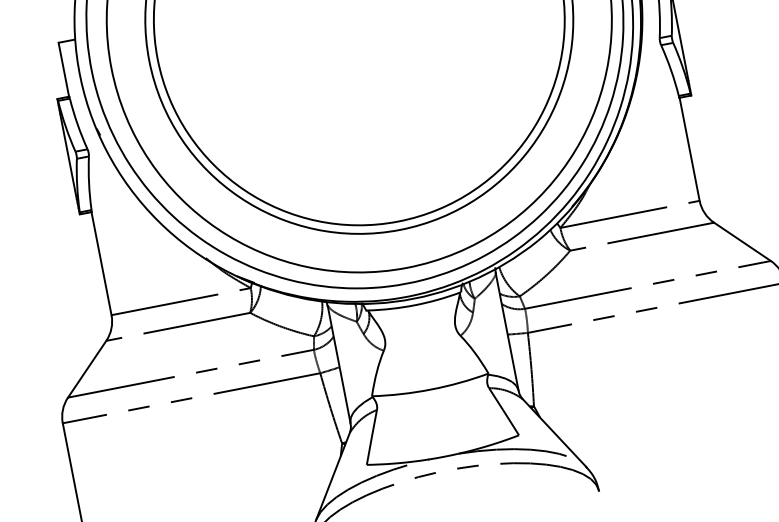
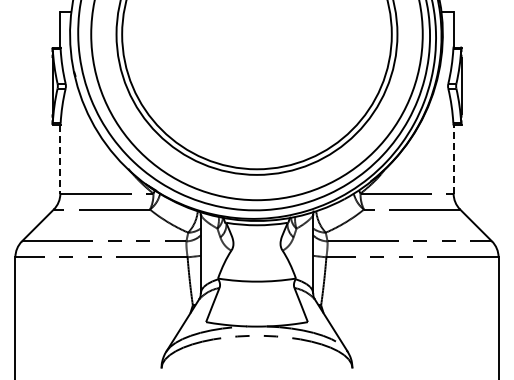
line: (689, 148) -> (453, 158), solid -> dashed
line: (101, 264) -> (60, 159), solid -> dashed

